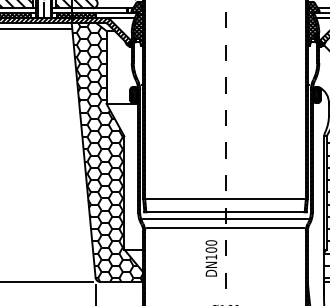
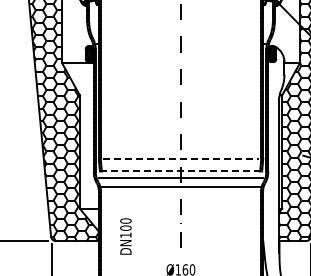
line: (226, 199) -> (182, 158), solid -> dashed
line: (226, 212) -> (182, 171), solid -> dashed
text: (211, 258) -> (126, 236), moved

